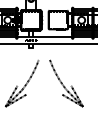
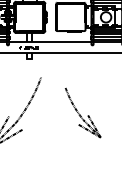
part: (66, 83) -> (83, 112), size x0.7

